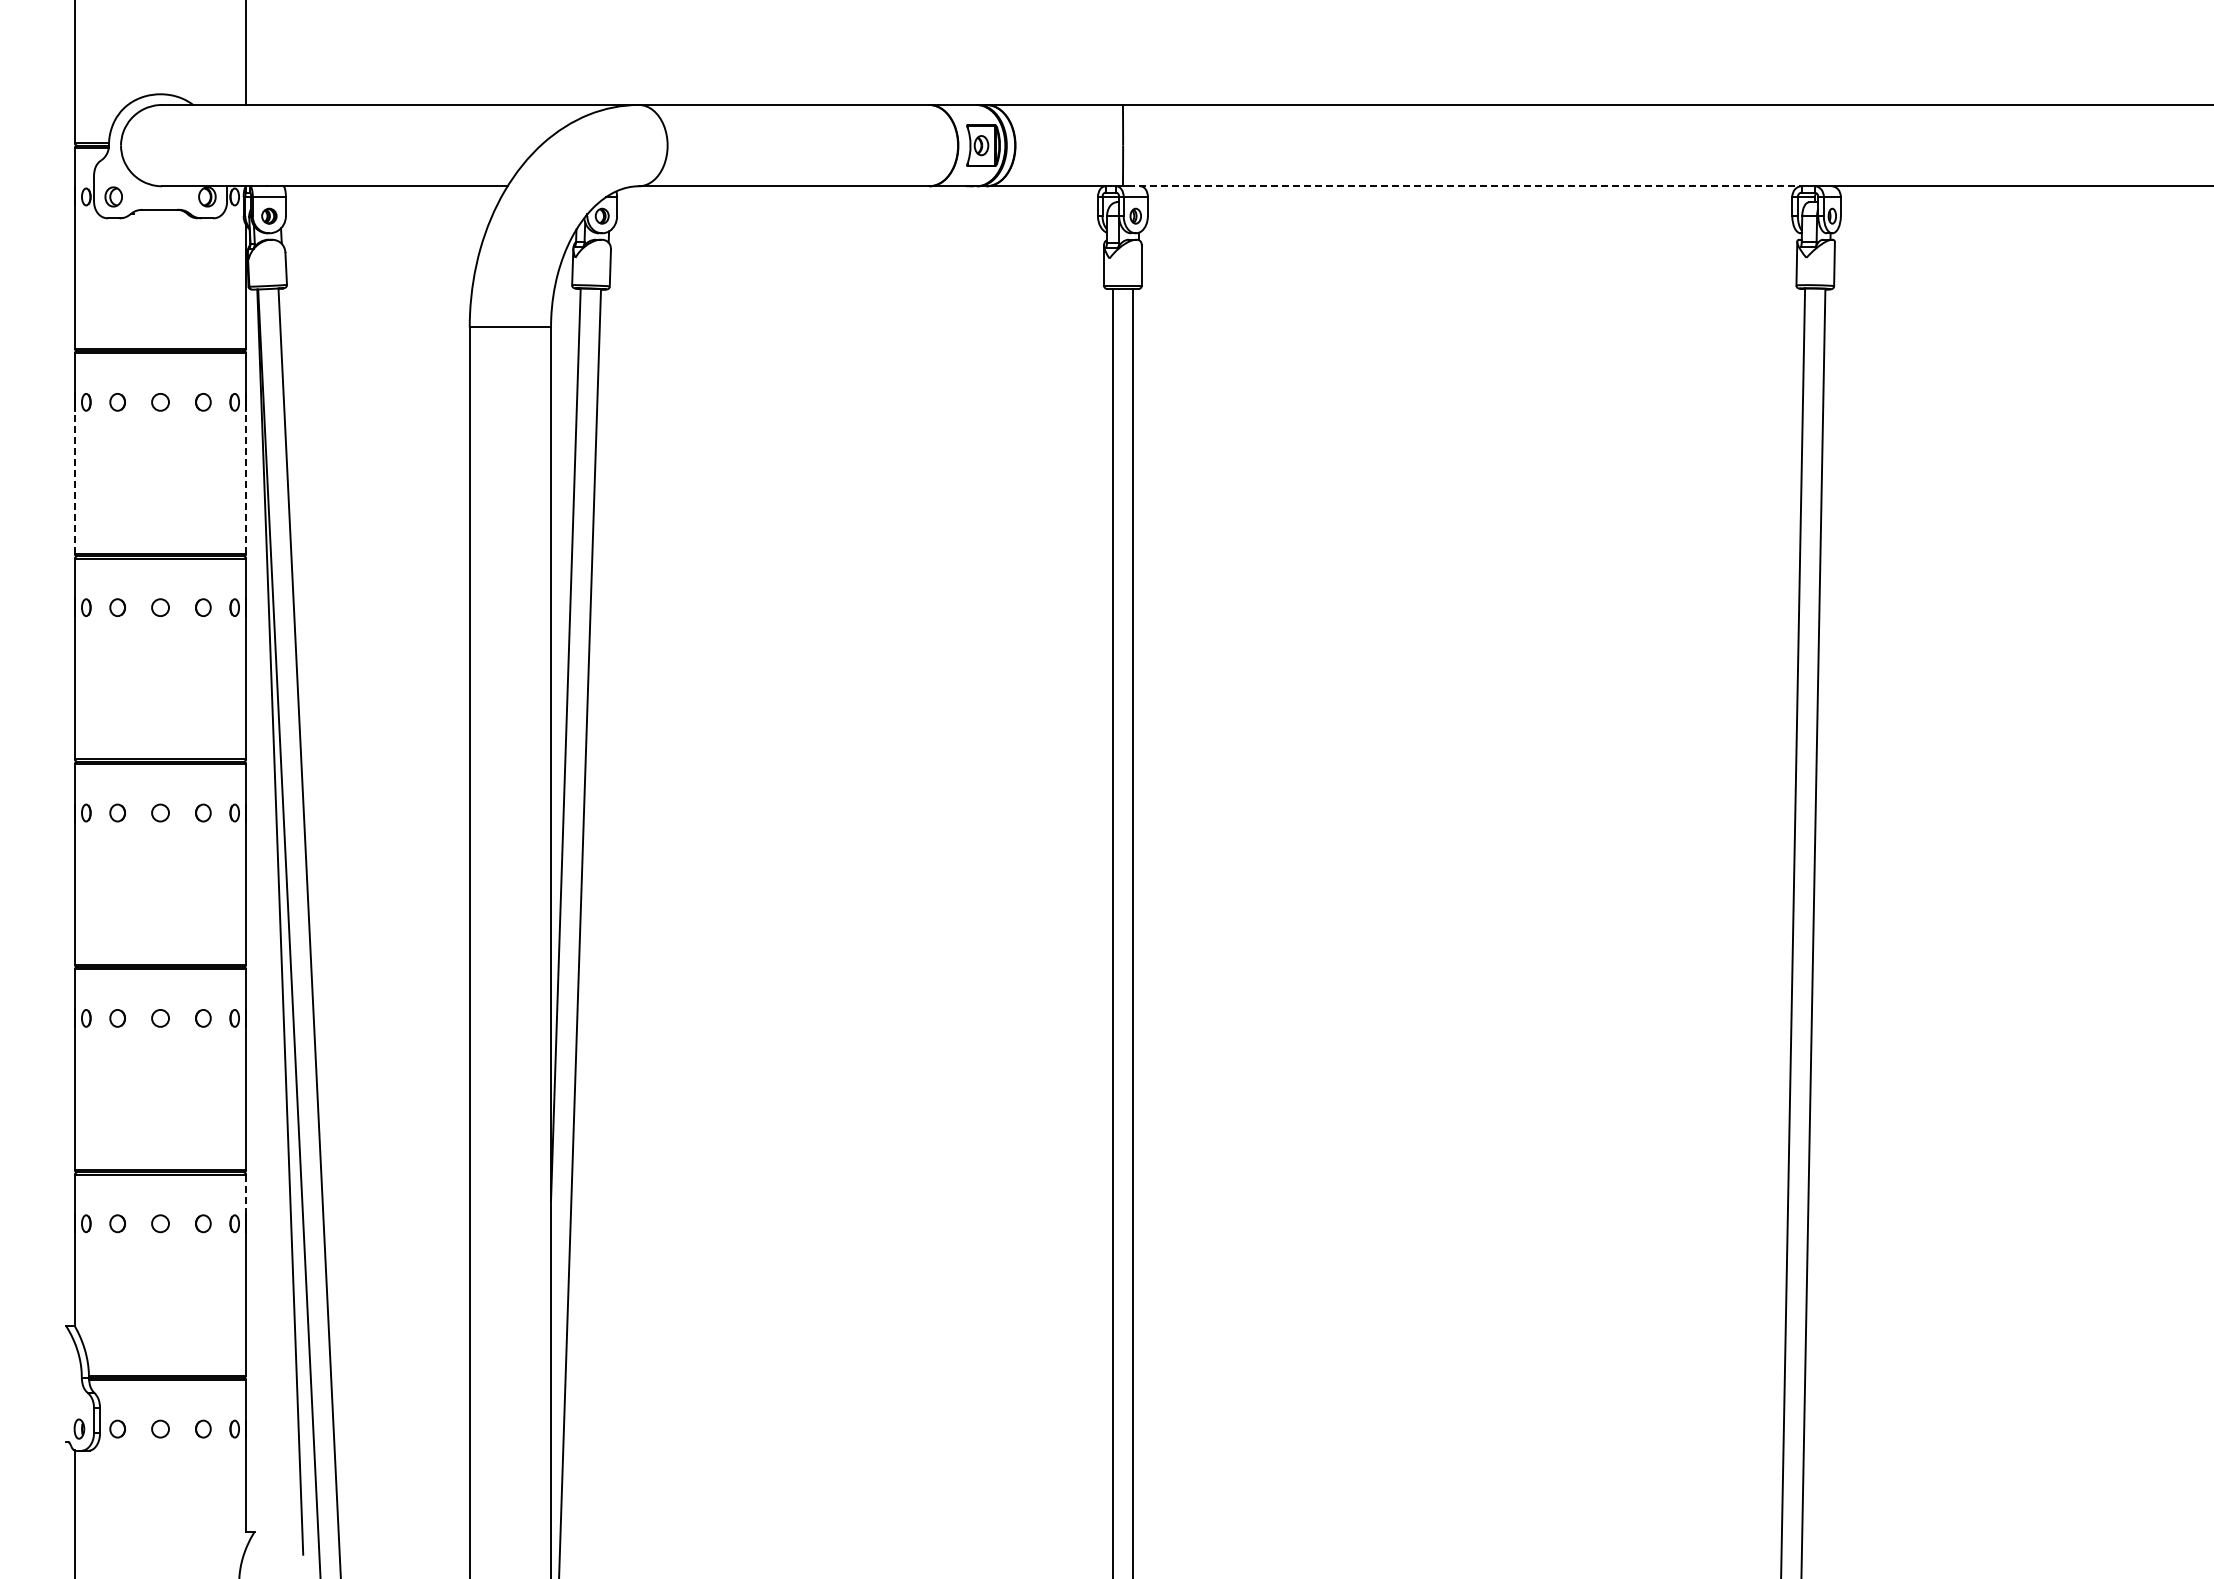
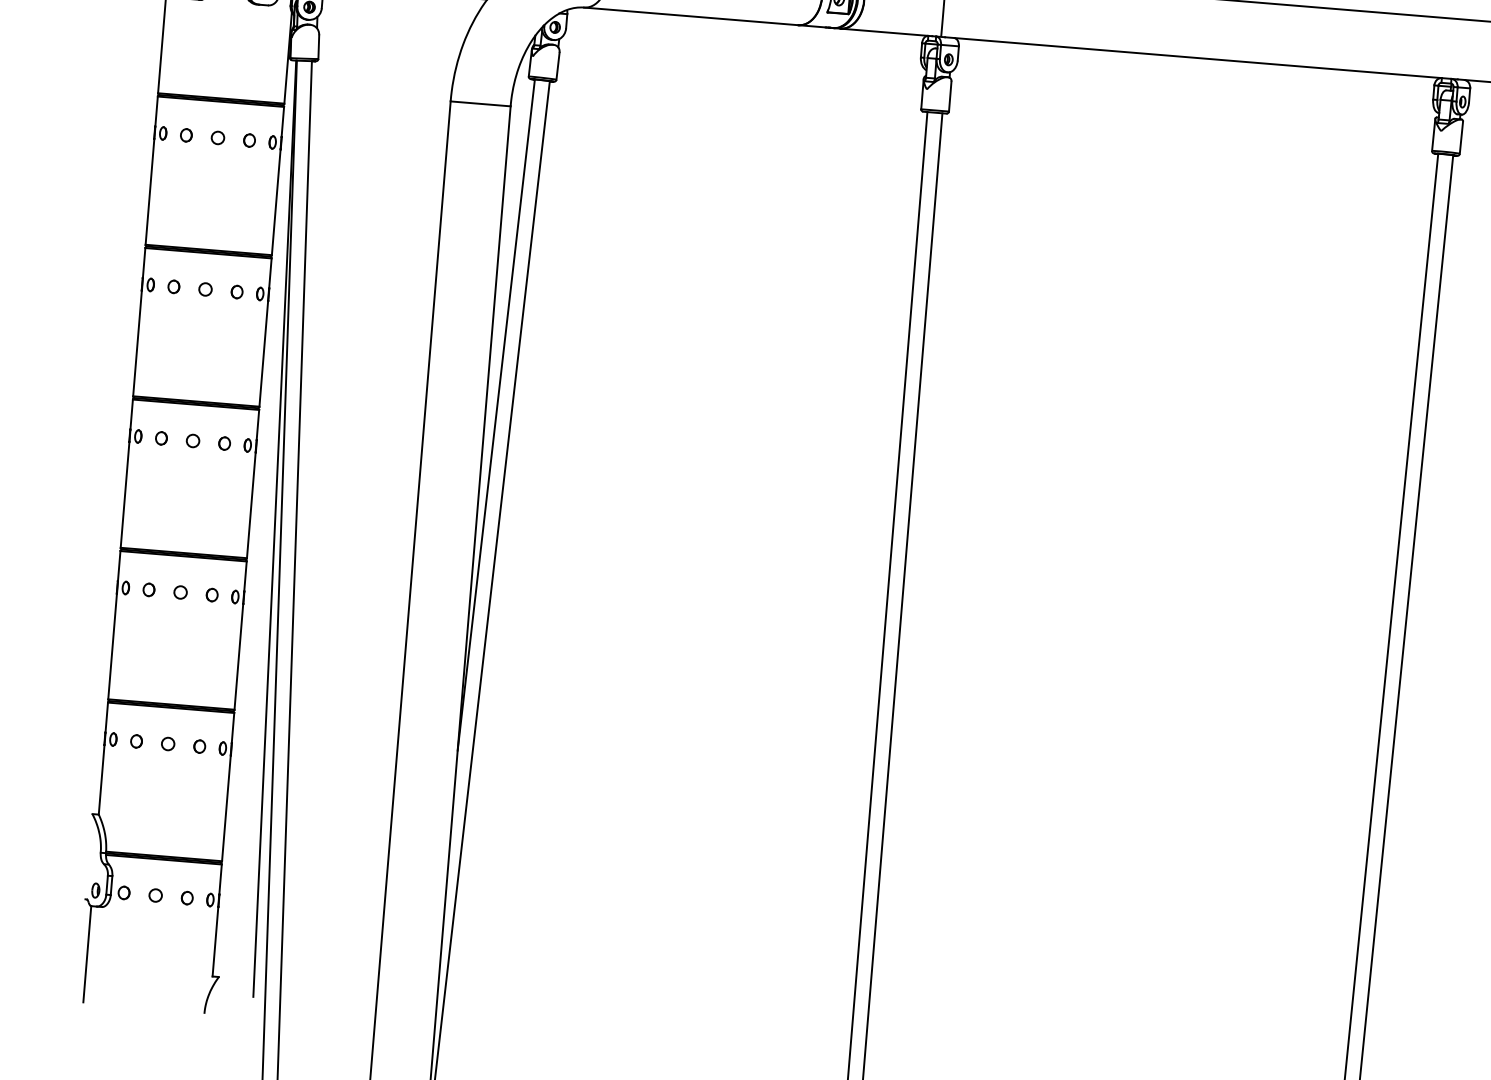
line: (1464, 186) -> (1193, 57), dashed -> solid
line: (74, 482) -> (149, 191), dashed -> solid
line: (246, 482) -> (276, 202), dashed -> solid
line: (246, 1194) -> (233, 727), dashed -> solid

